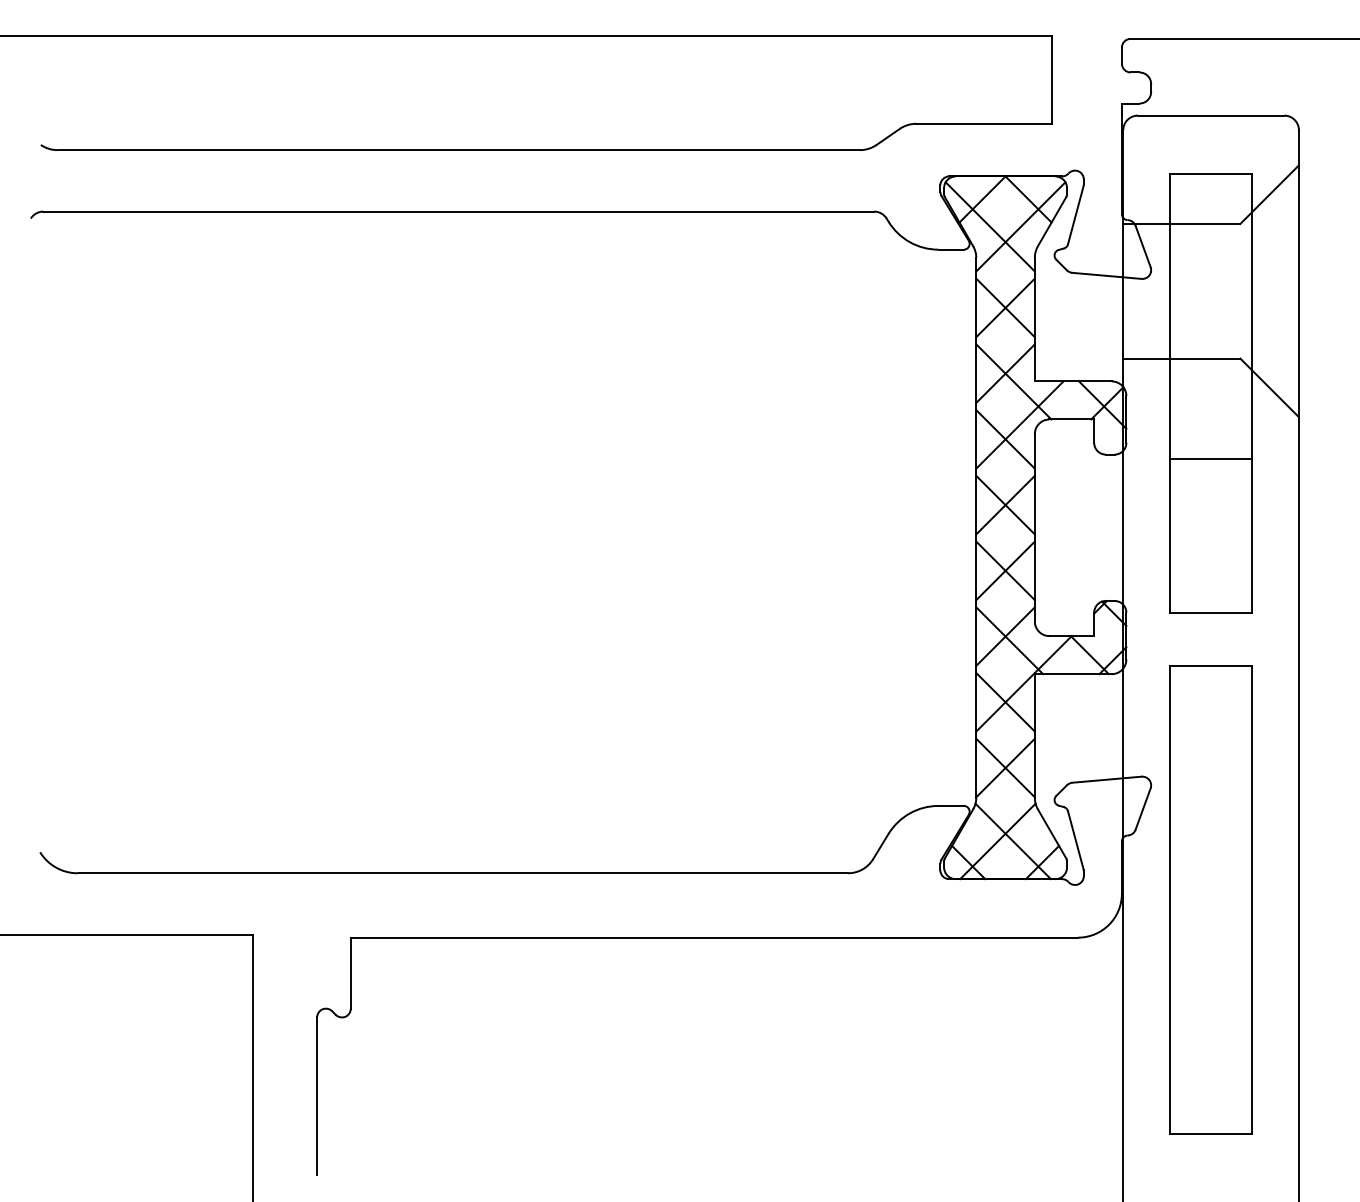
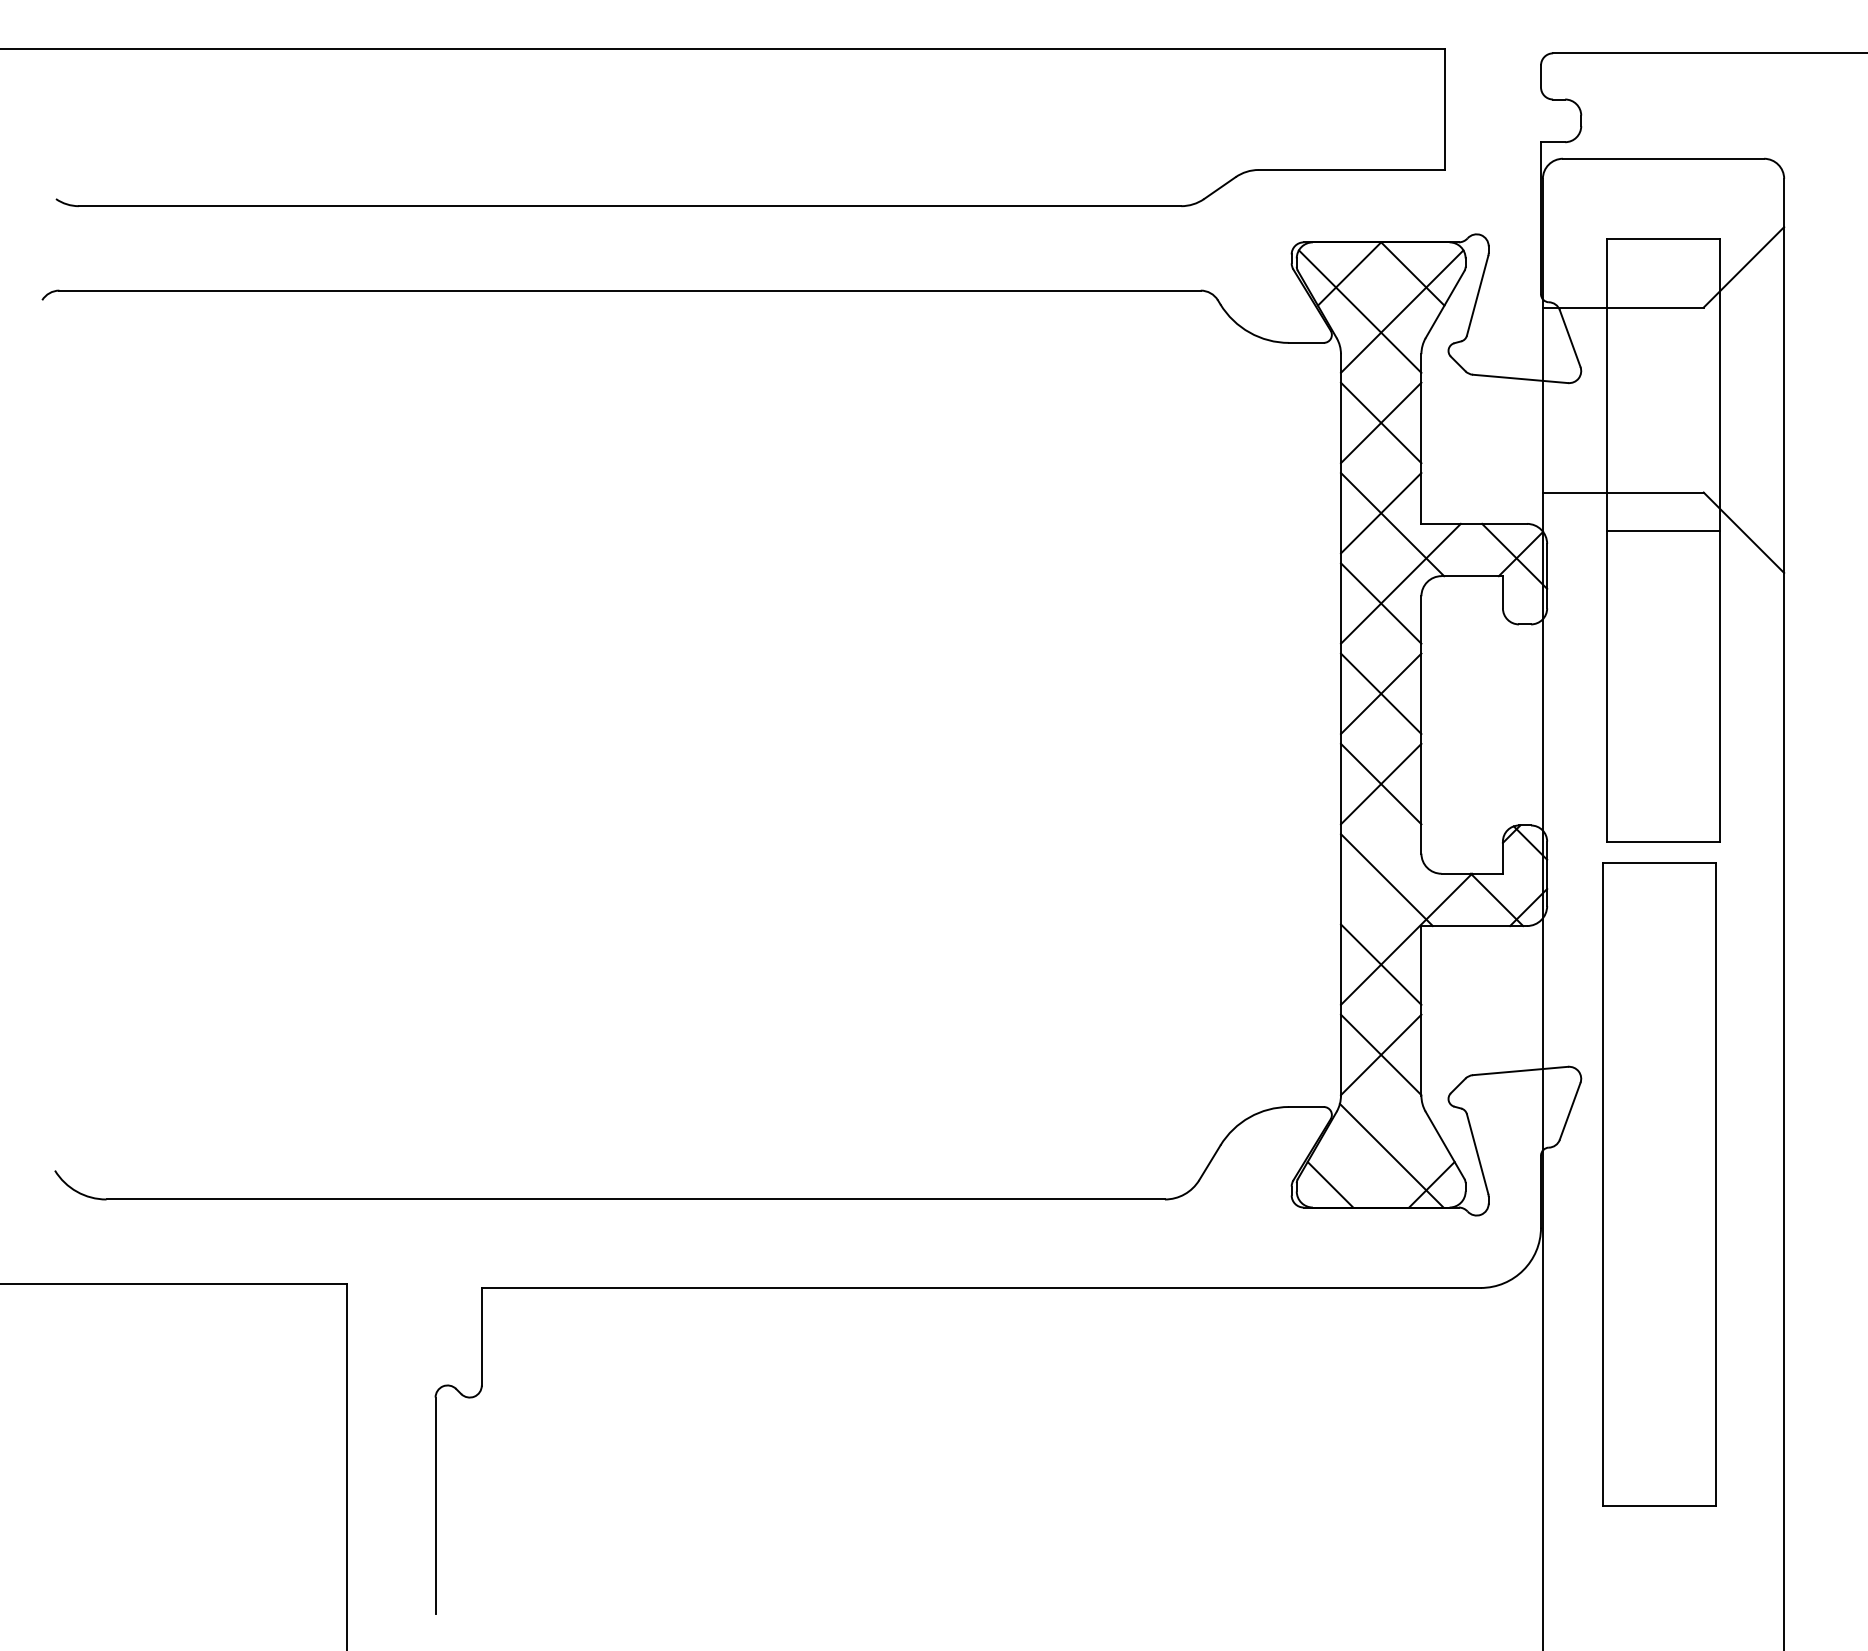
line: (1211, 458) -> (1663, 530), moved
line: (1005, 636) -> (1380, 874), removed
line: (997, 841) -> (1370, 1155), removed
part: (1211, 900) -> (1659, 1184), moved

